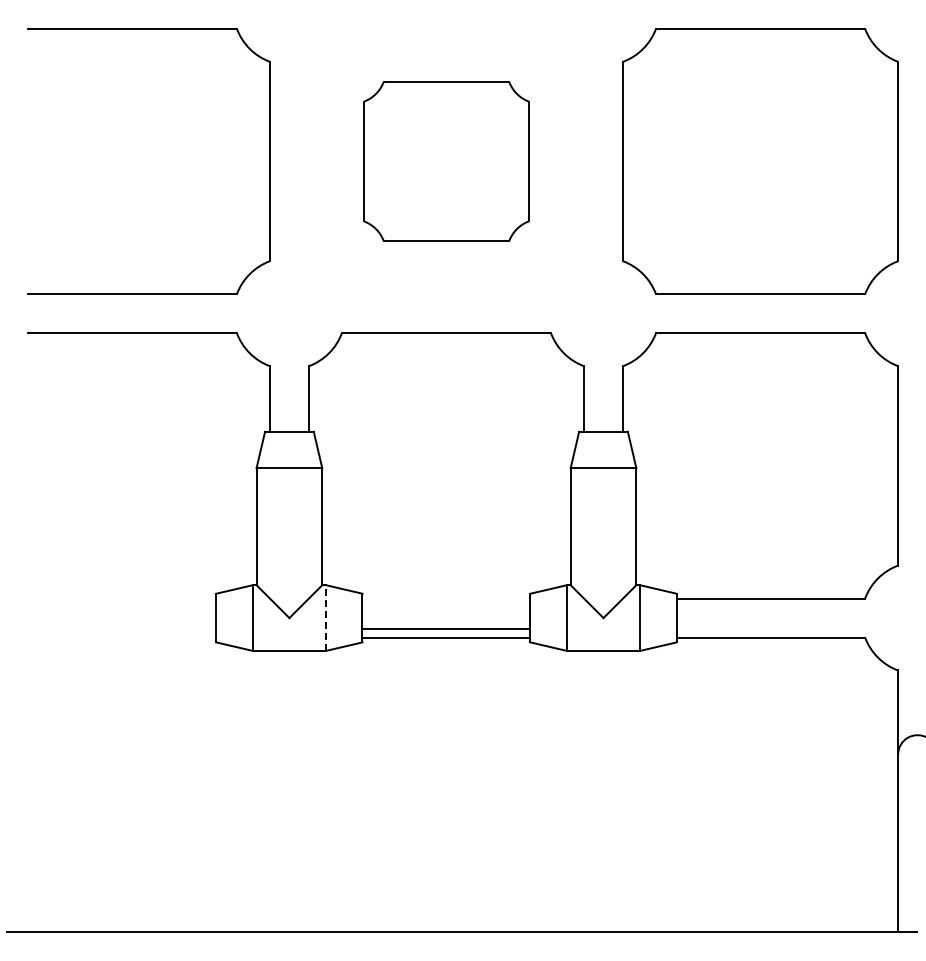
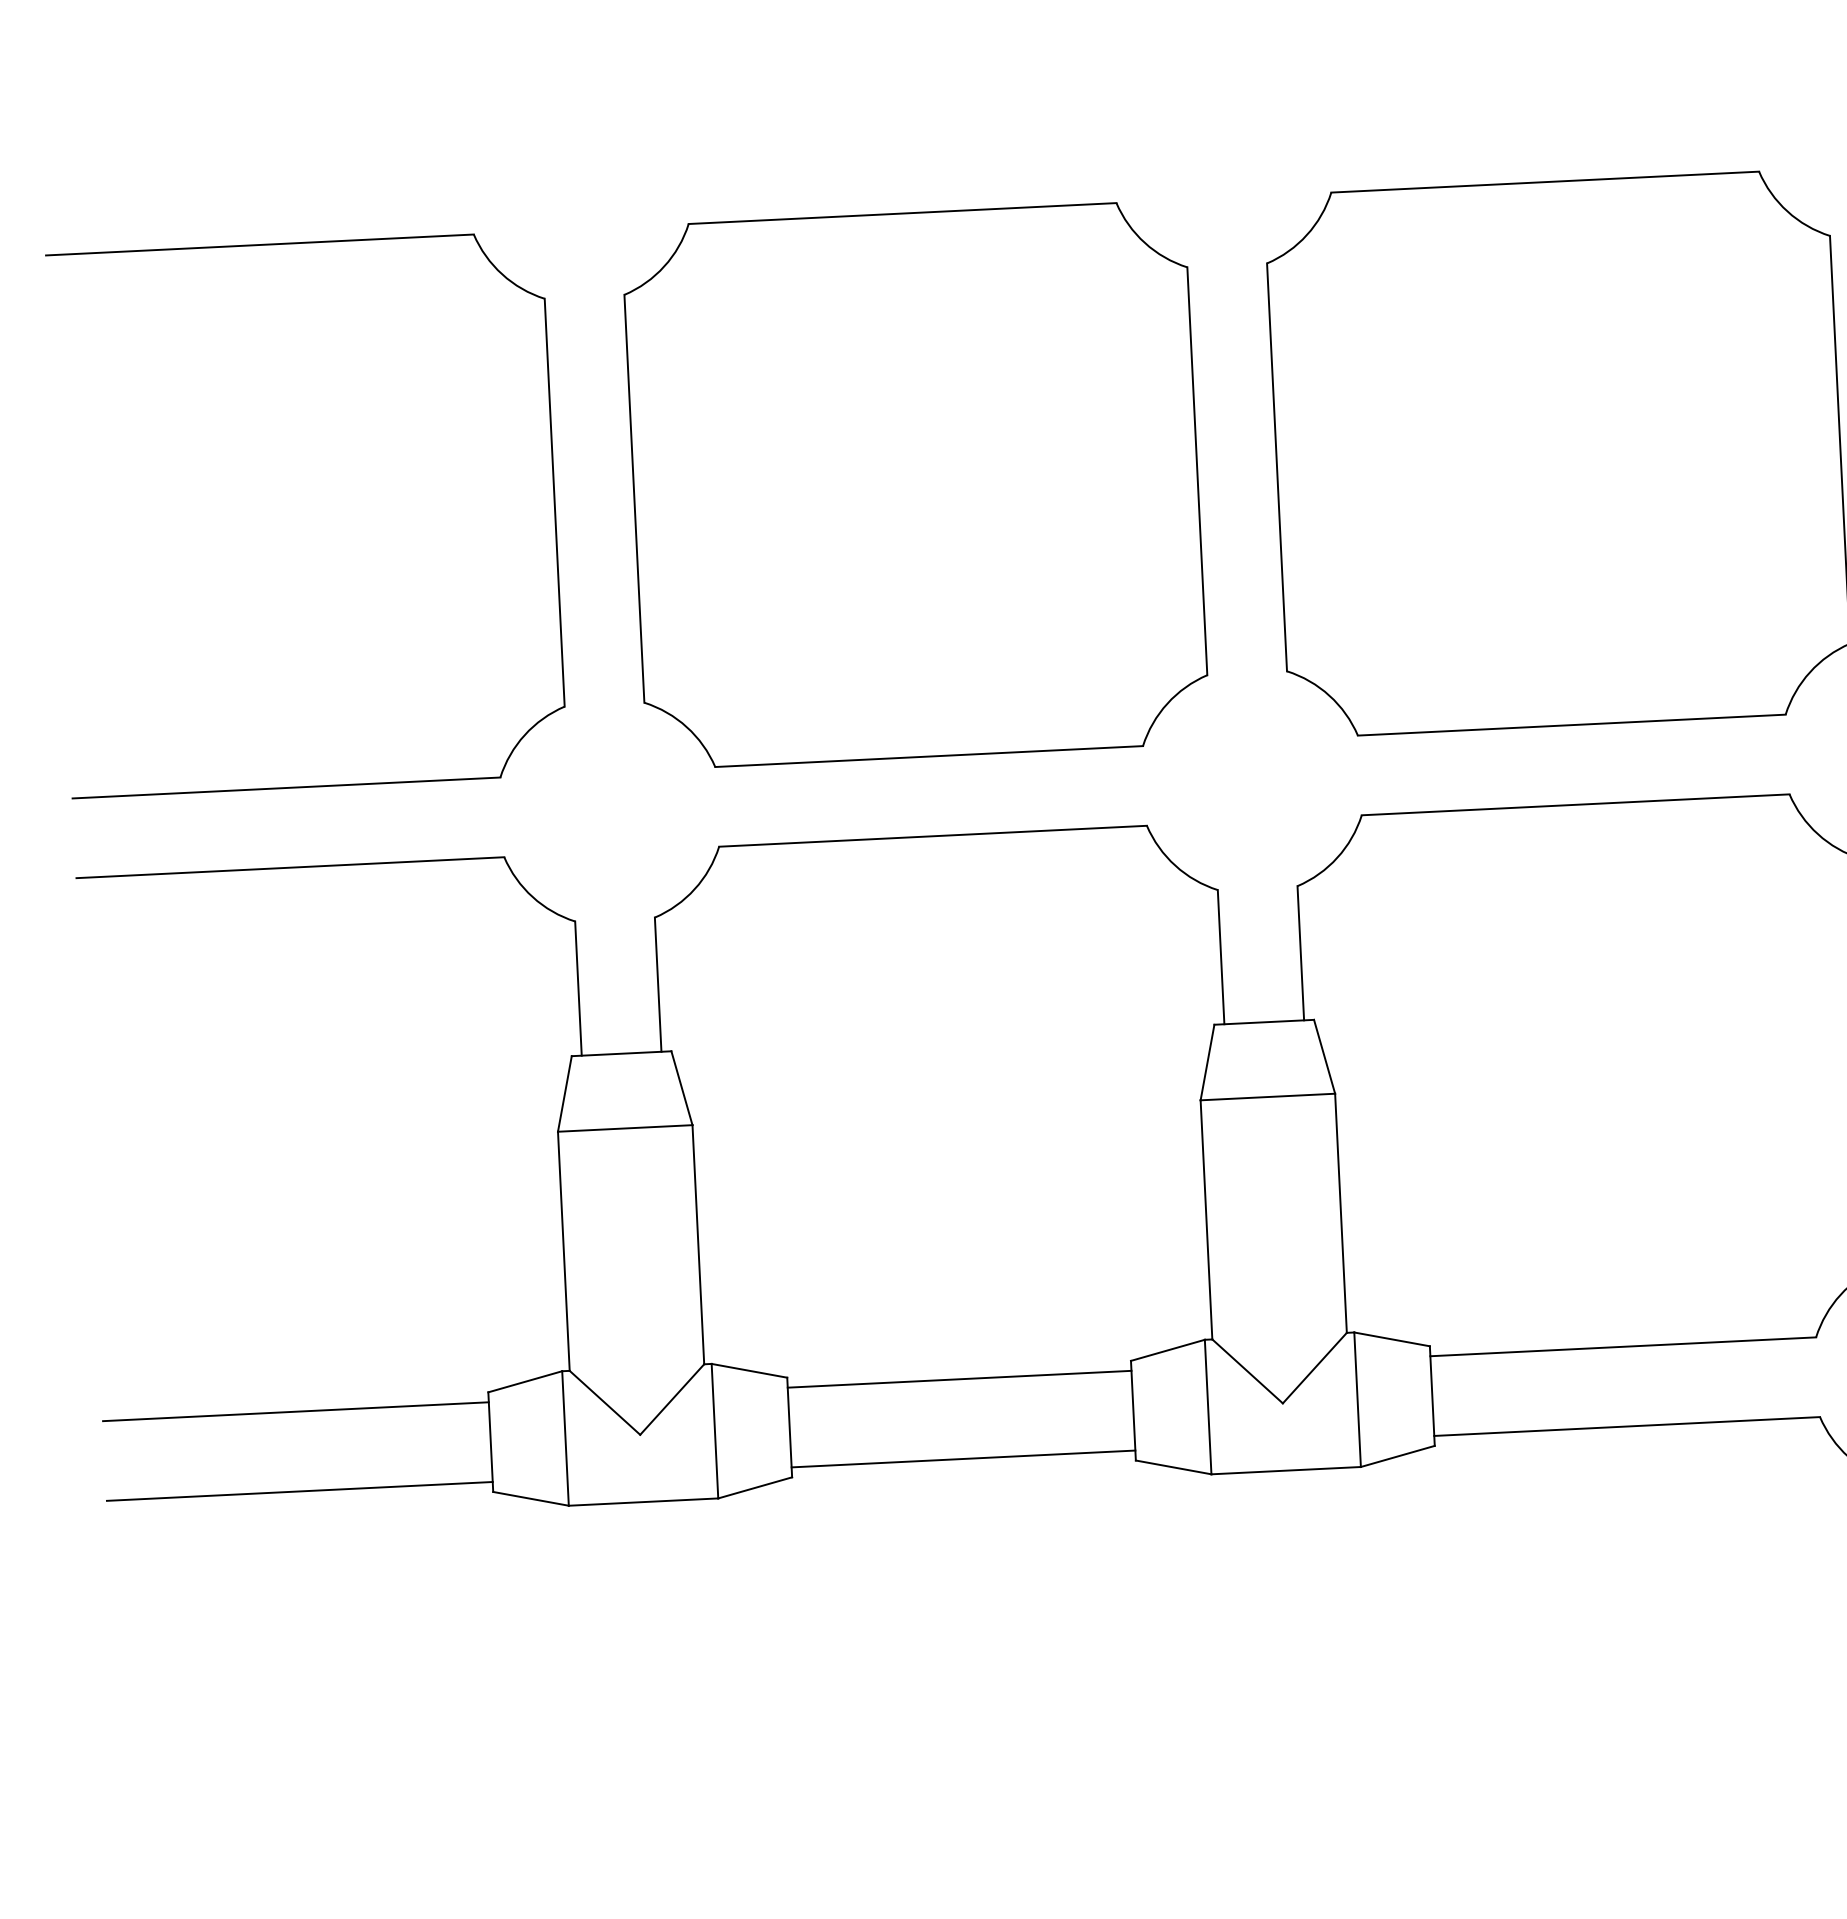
part: (446, 161) -> (915, 484), size x1.67
line: (121, 598) -> (294, 1411), added
line: (325, 618) -> (714, 1432), dashed -> solid
line: (446, 628) -> (959, 1379), moved
line: (121, 637) -> (298, 1491), added

